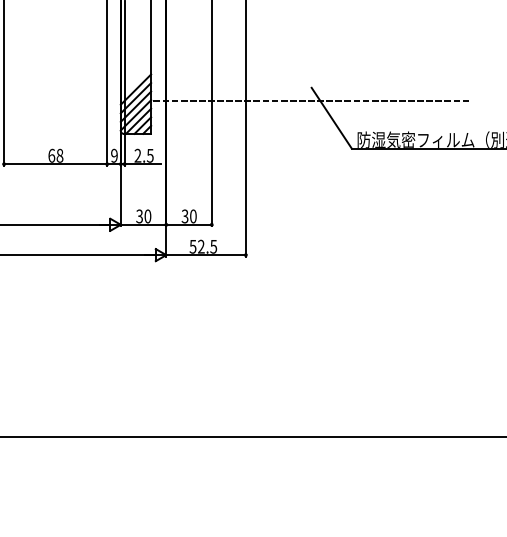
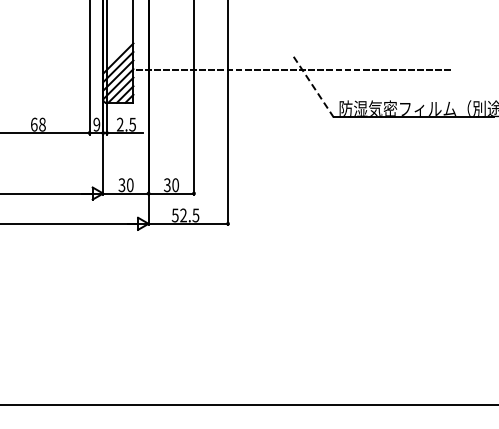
line: (332, 118) -> (314, 87), solid -> dashed

